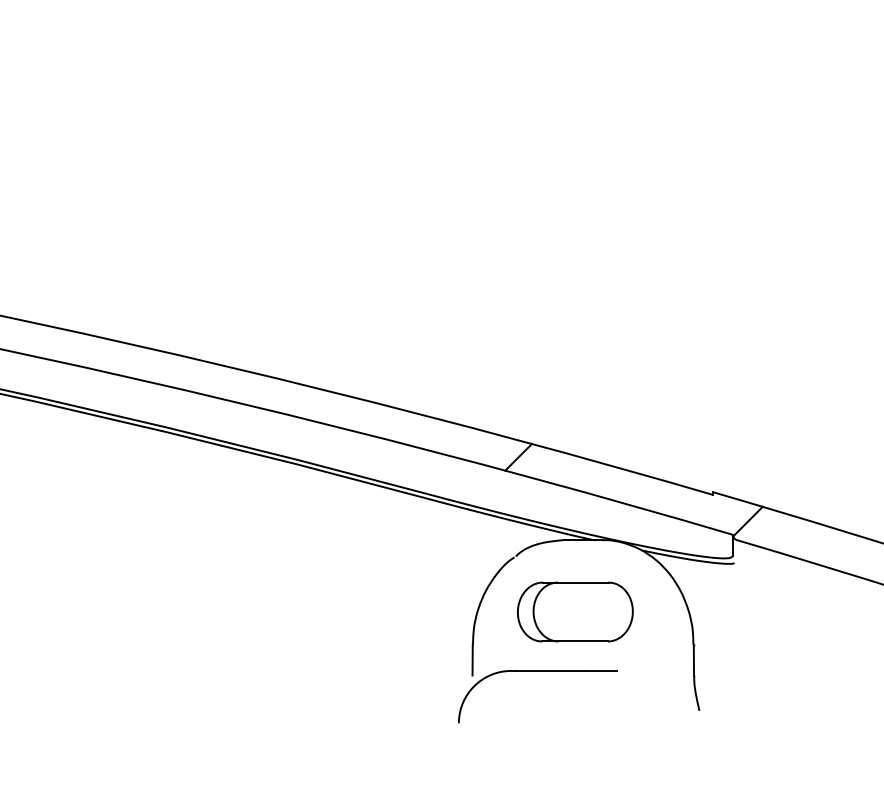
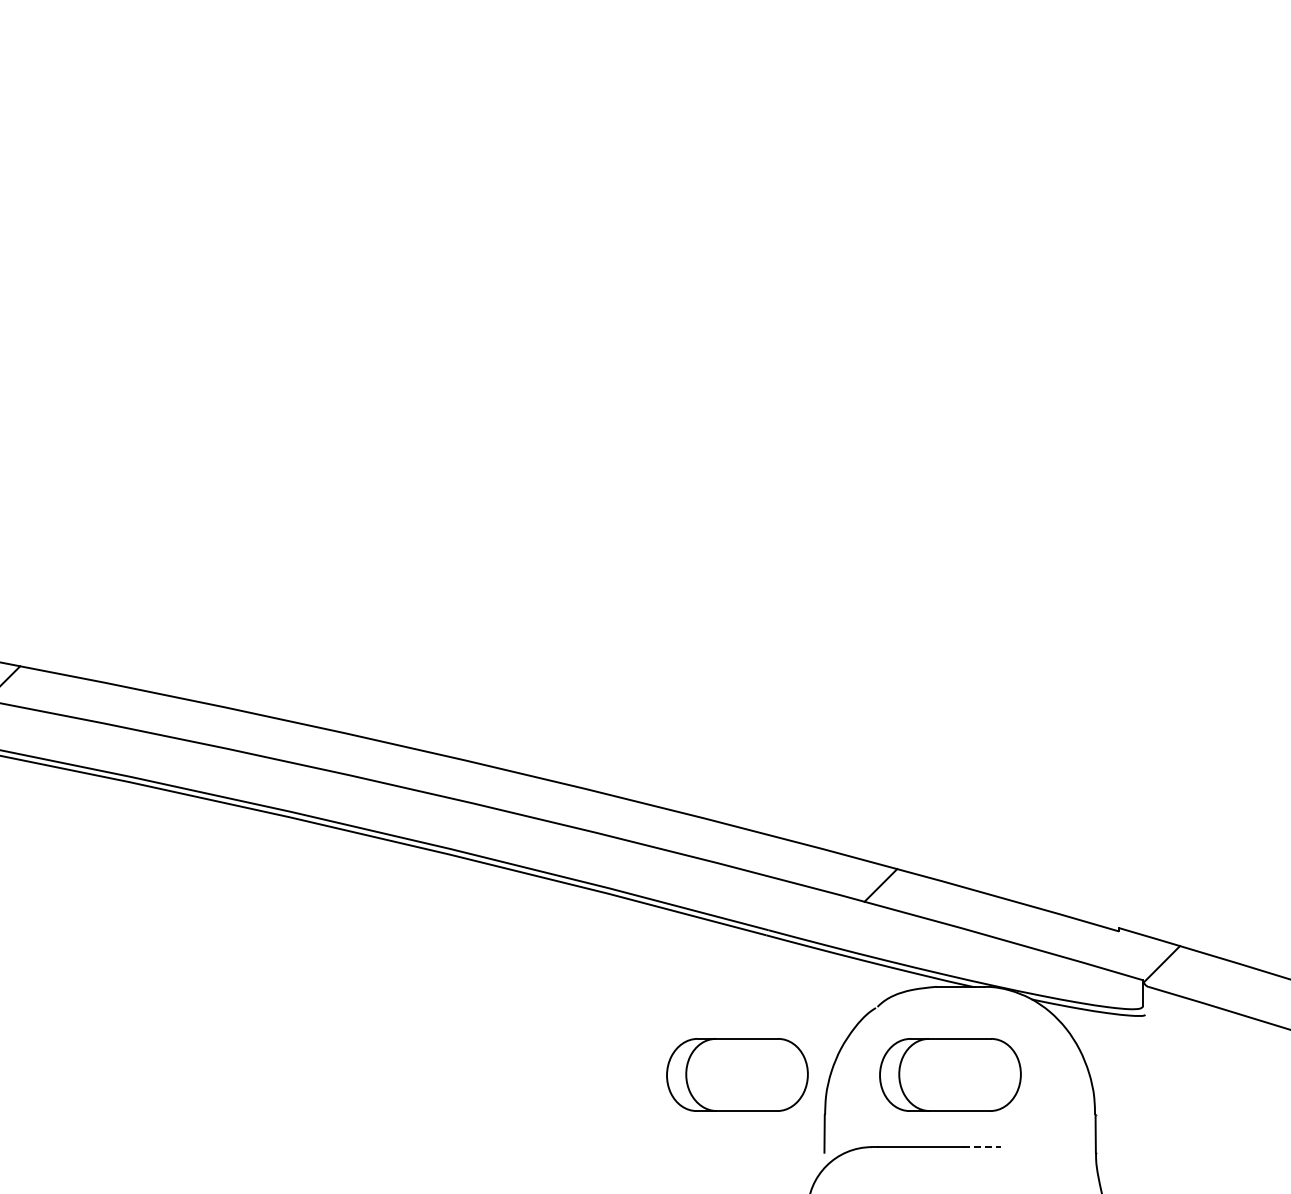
part: (401, 611) -> (737, 1074), added
line: (601, 671) -> (982, 1147), solid -> dashed

